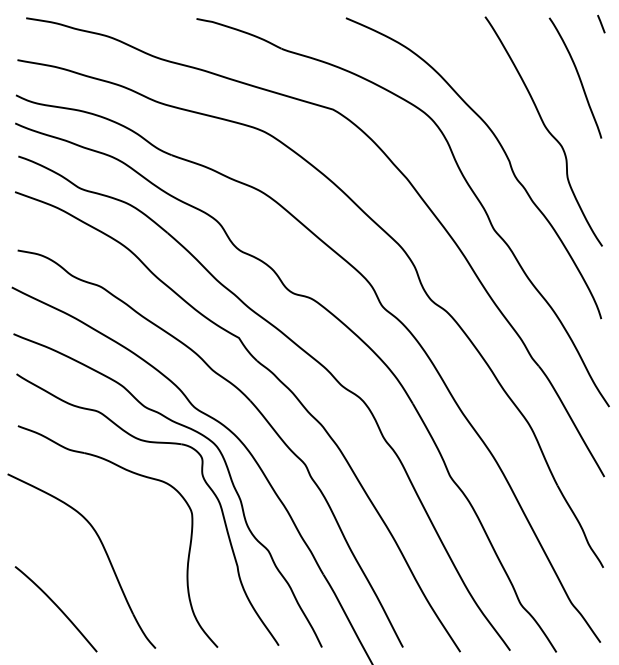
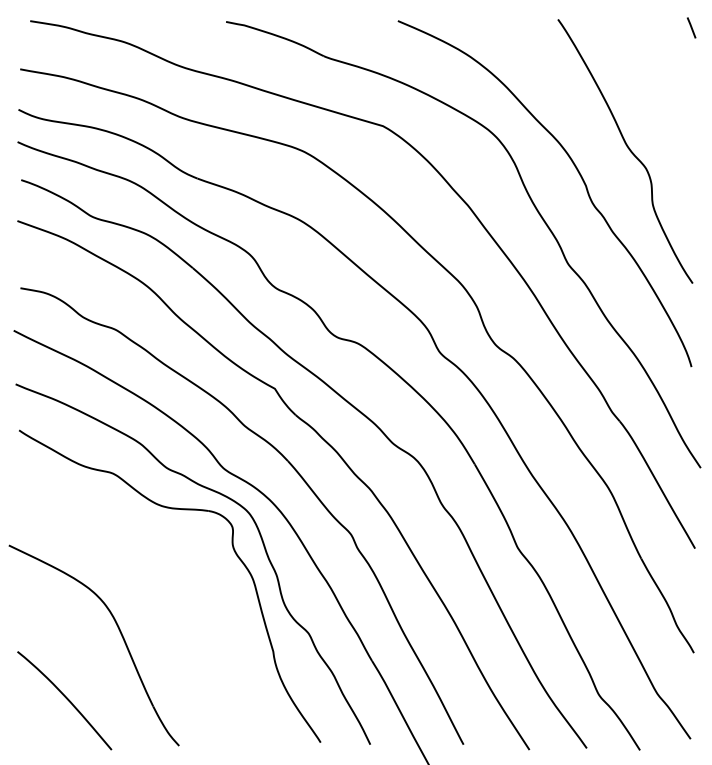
curve: (577, 75) -> (664, 86), removed
part: (137, 475) -> (158, 546), removed

